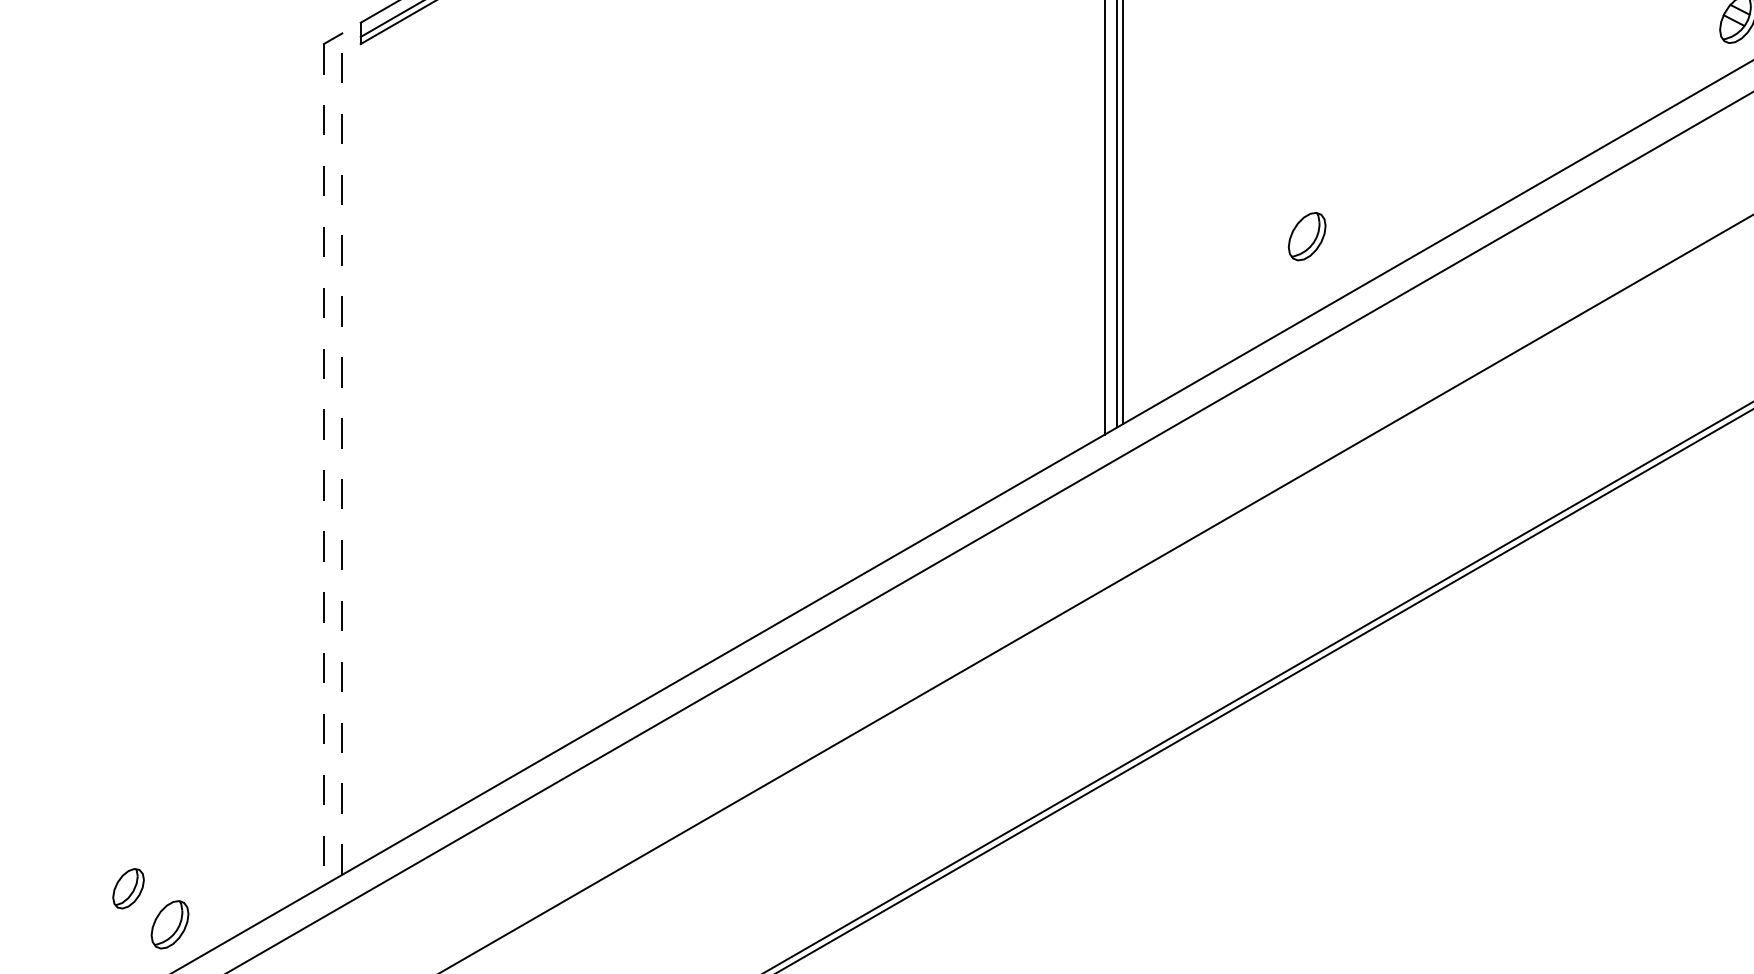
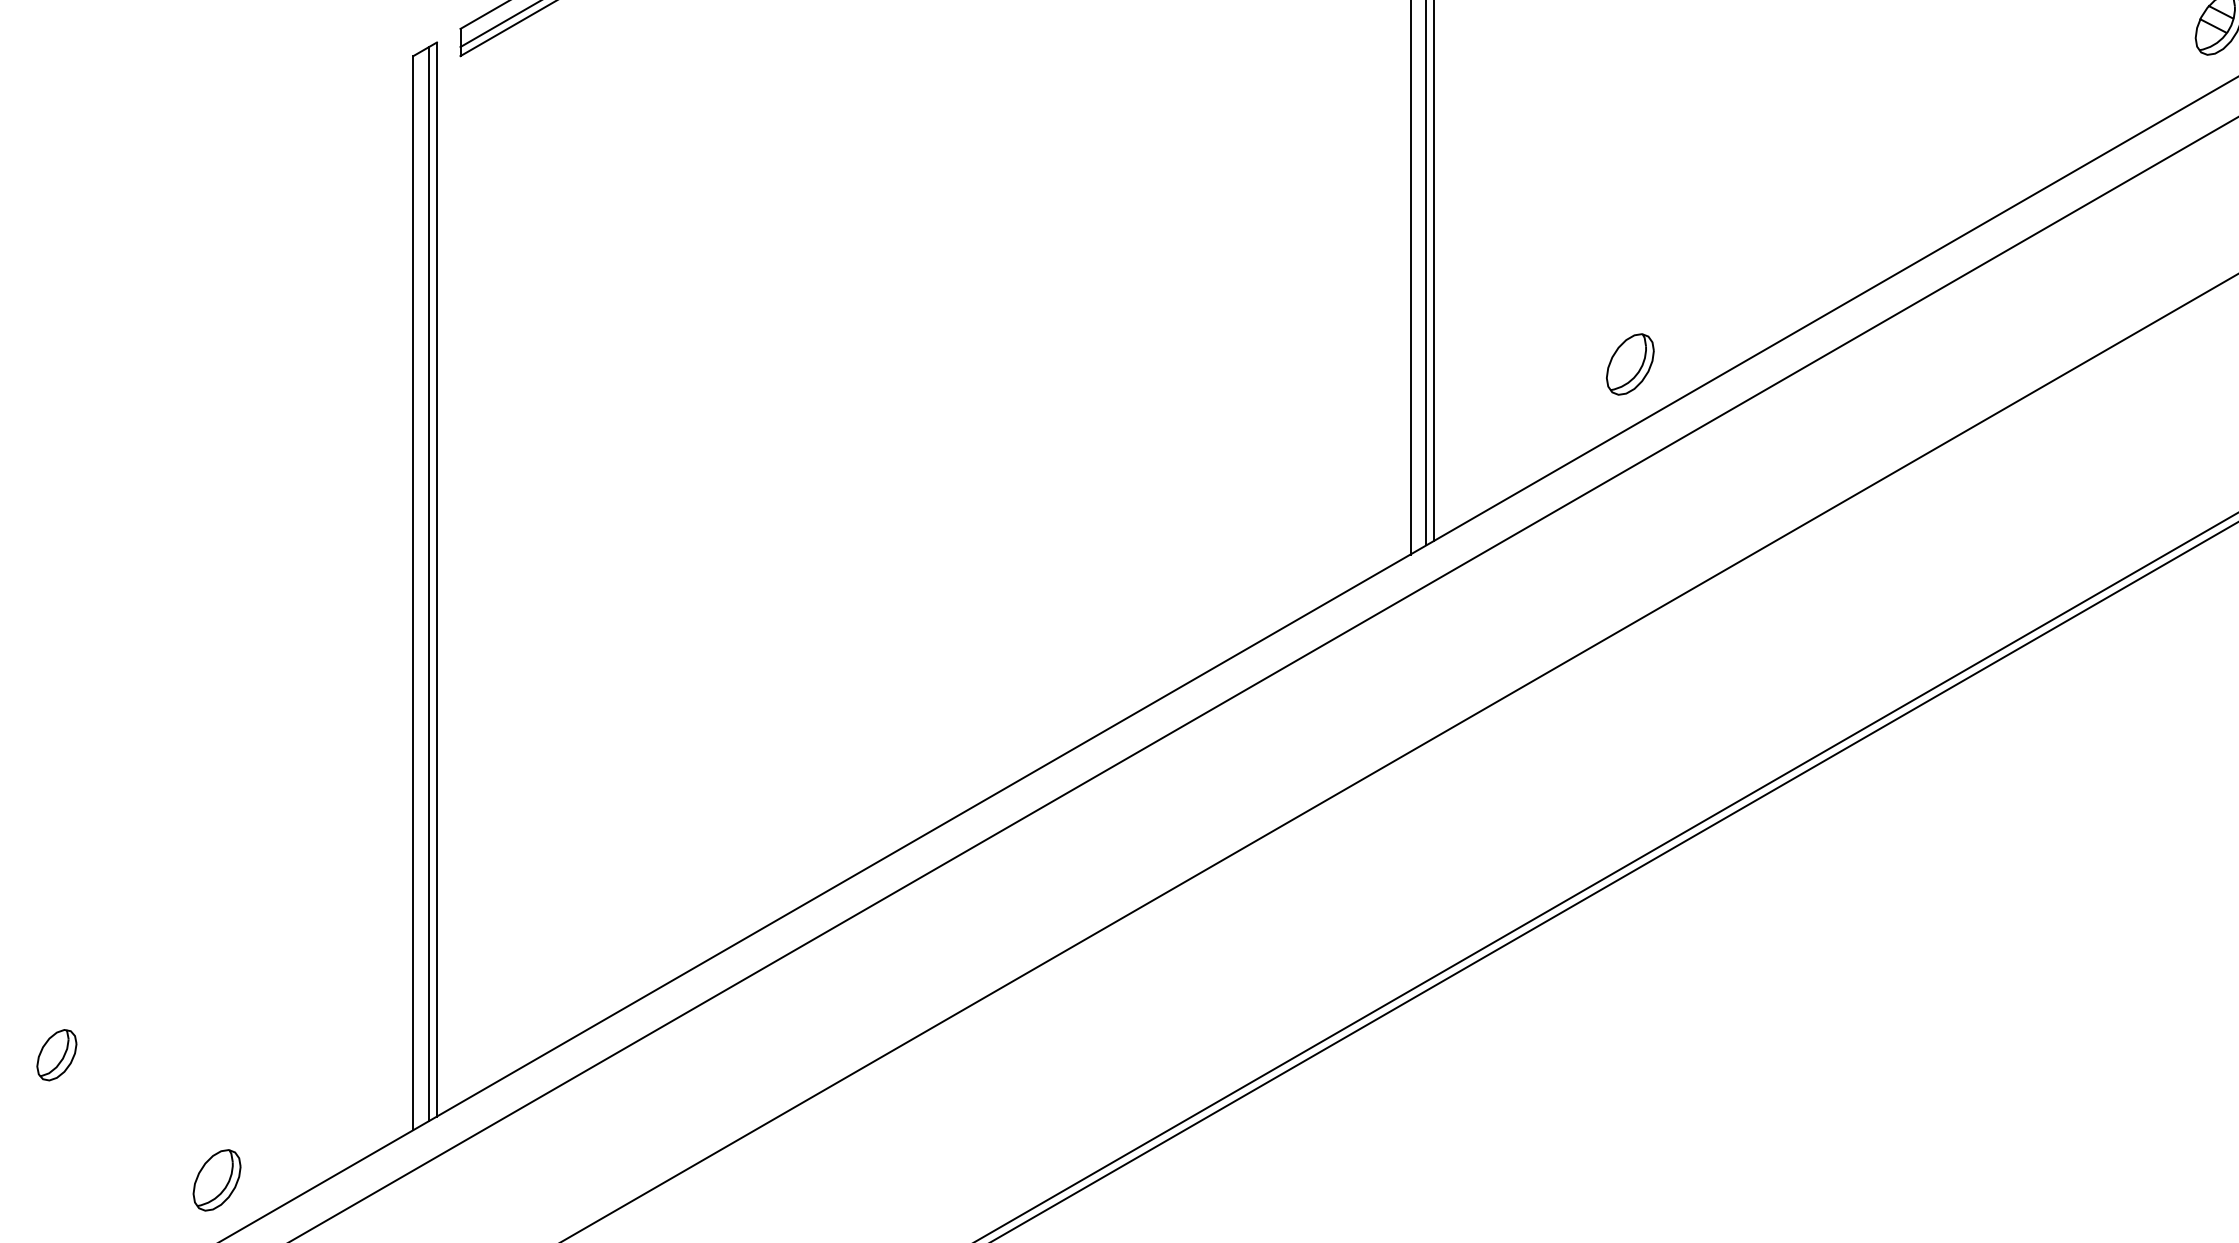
part: (1306, 236) -> (1629, 364), moved
line: (342, 454) -> (437, 580), dashed -> solid
line: (336, 457) -> (429, 583), added
line: (323, 464) -> (412, 592), dashed -> solid
part: (128, 888) -> (56, 1054), moved

